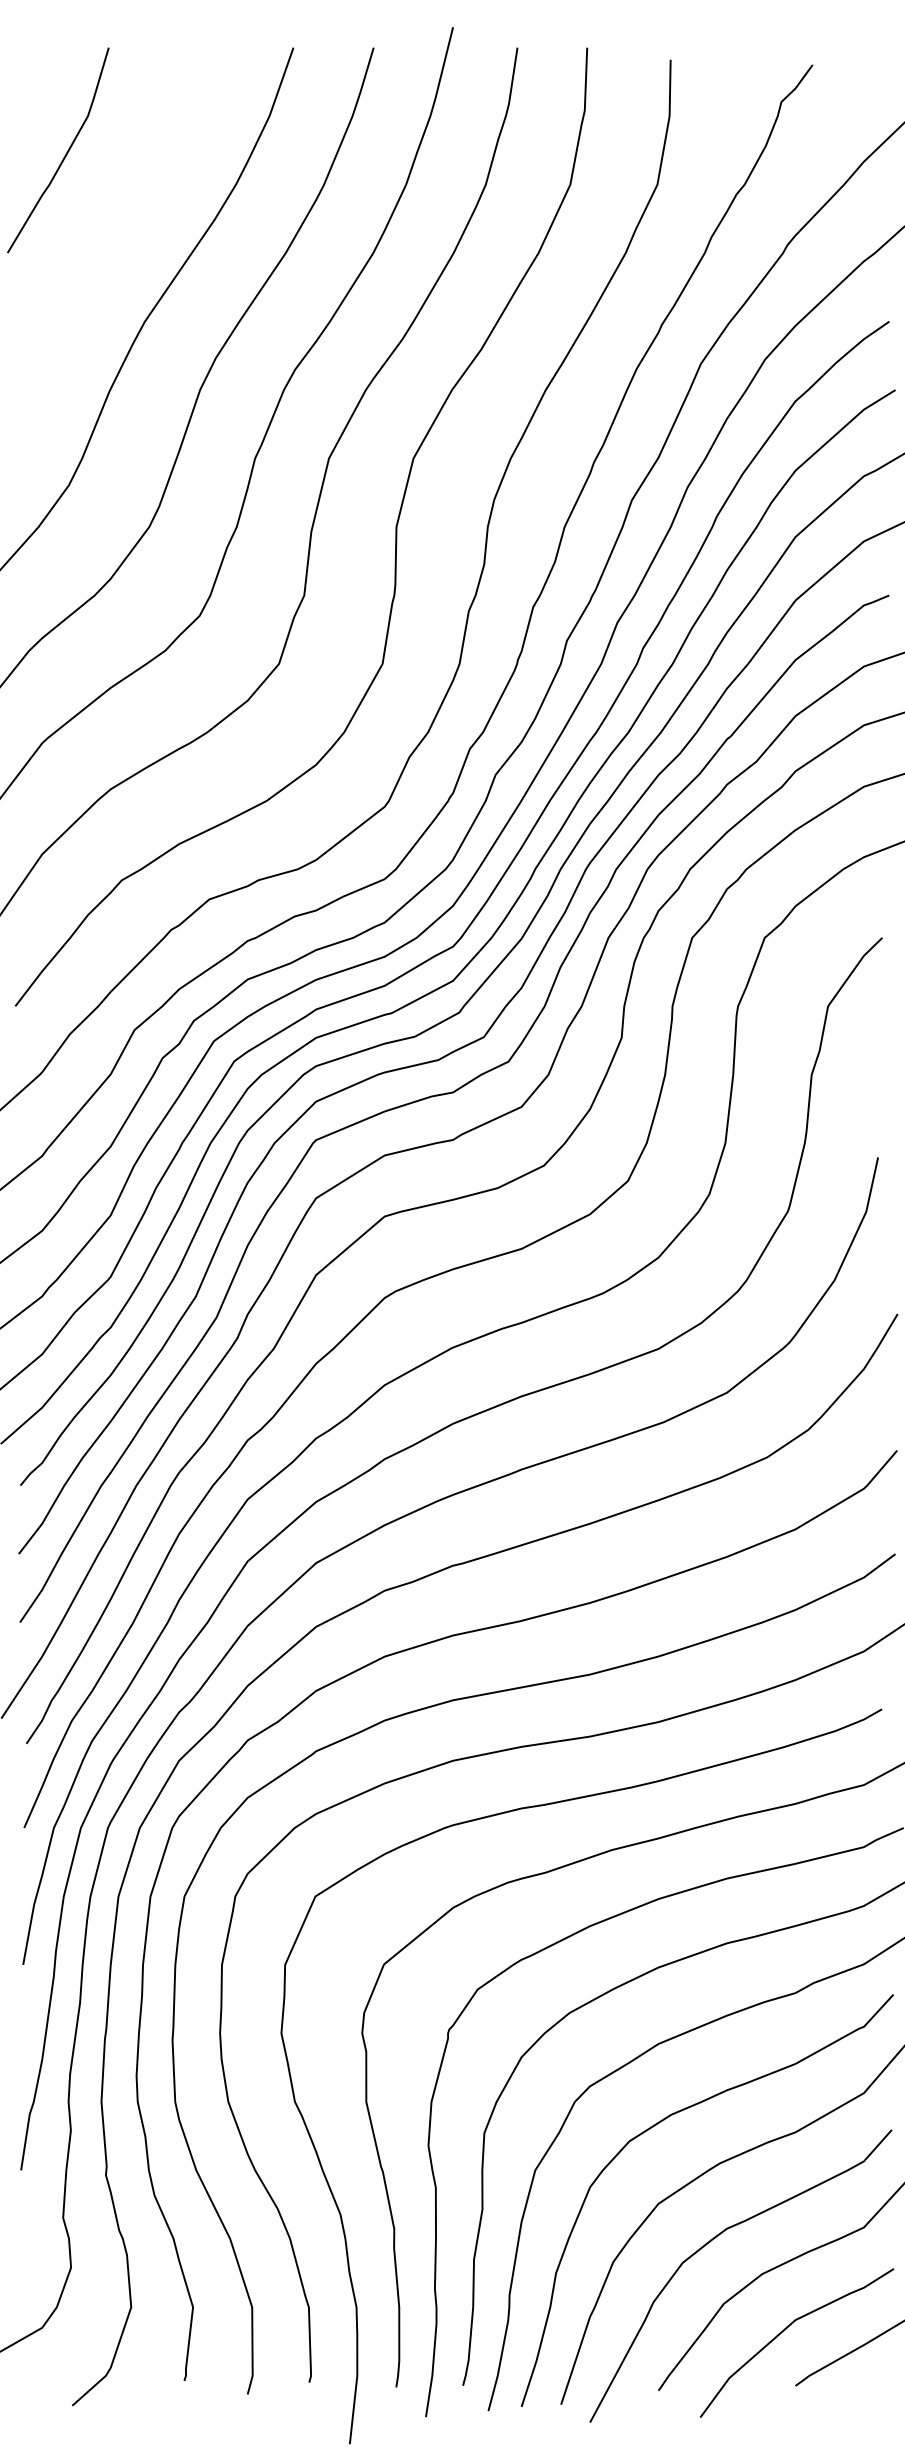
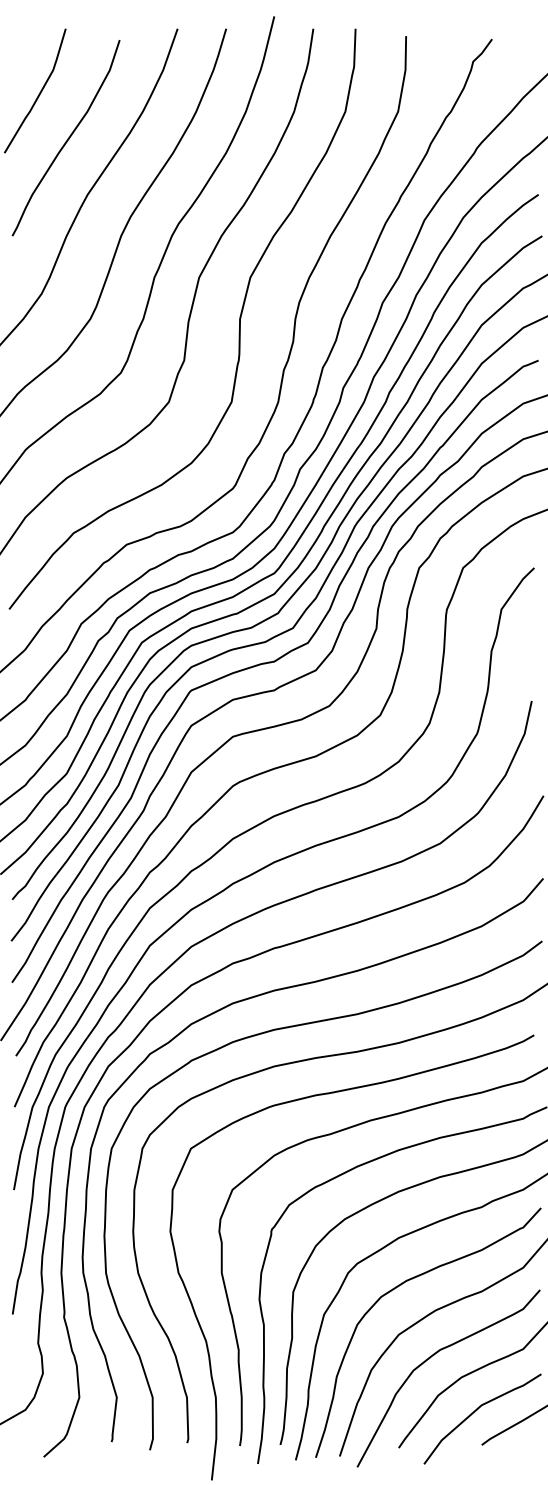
curve: (111, 228) -> (67, 138), added

